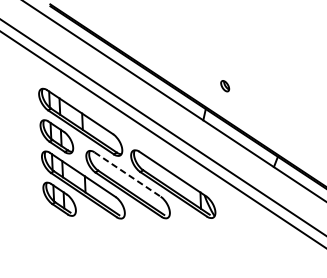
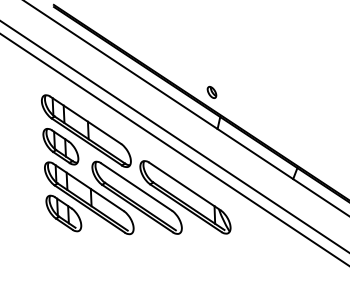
part: (224, 86) -> (211, 92), moved
line: (127, 174) -> (136, 187), dashed -> solid

